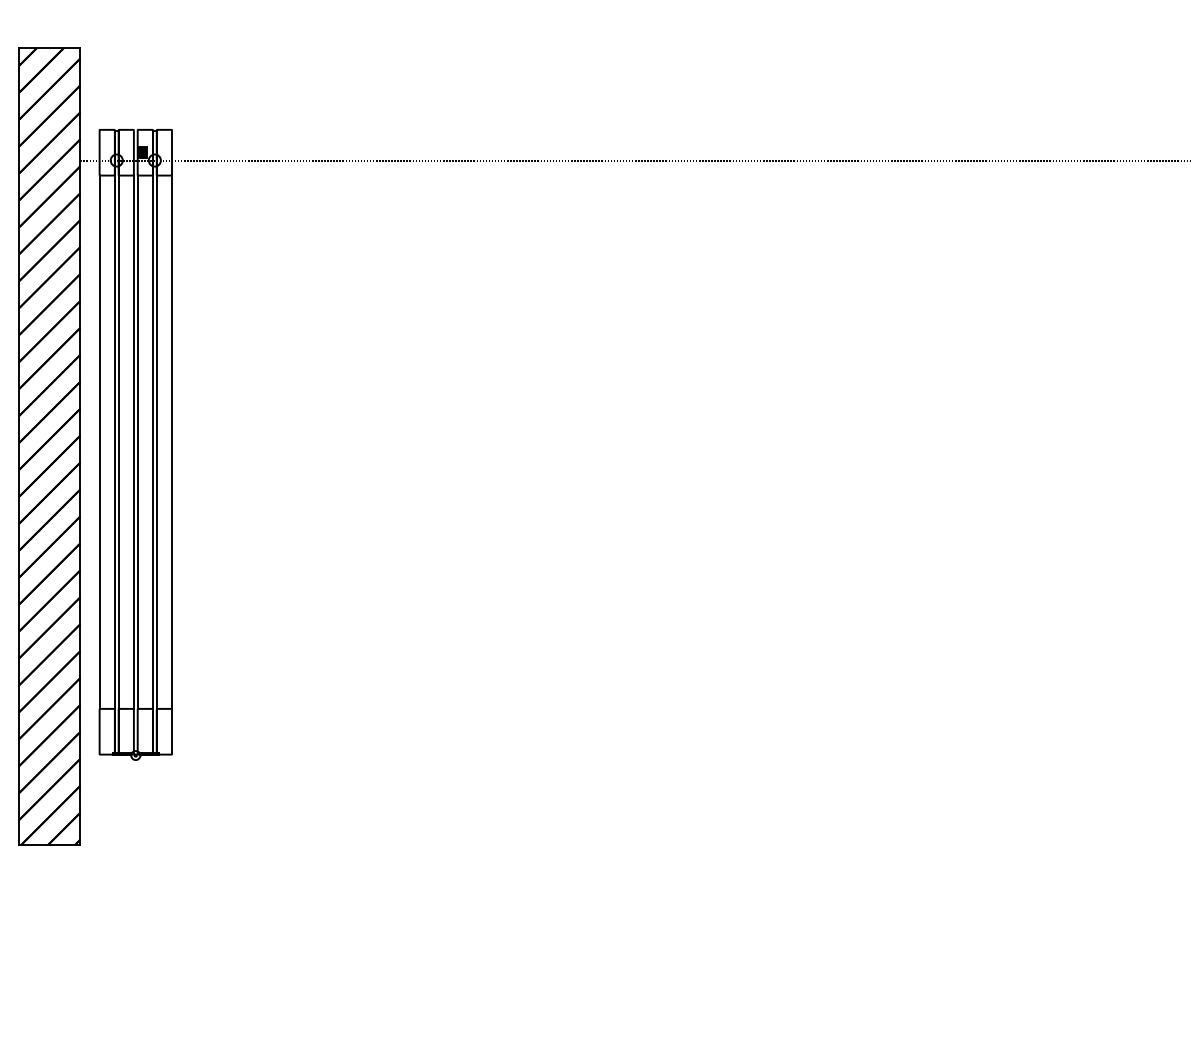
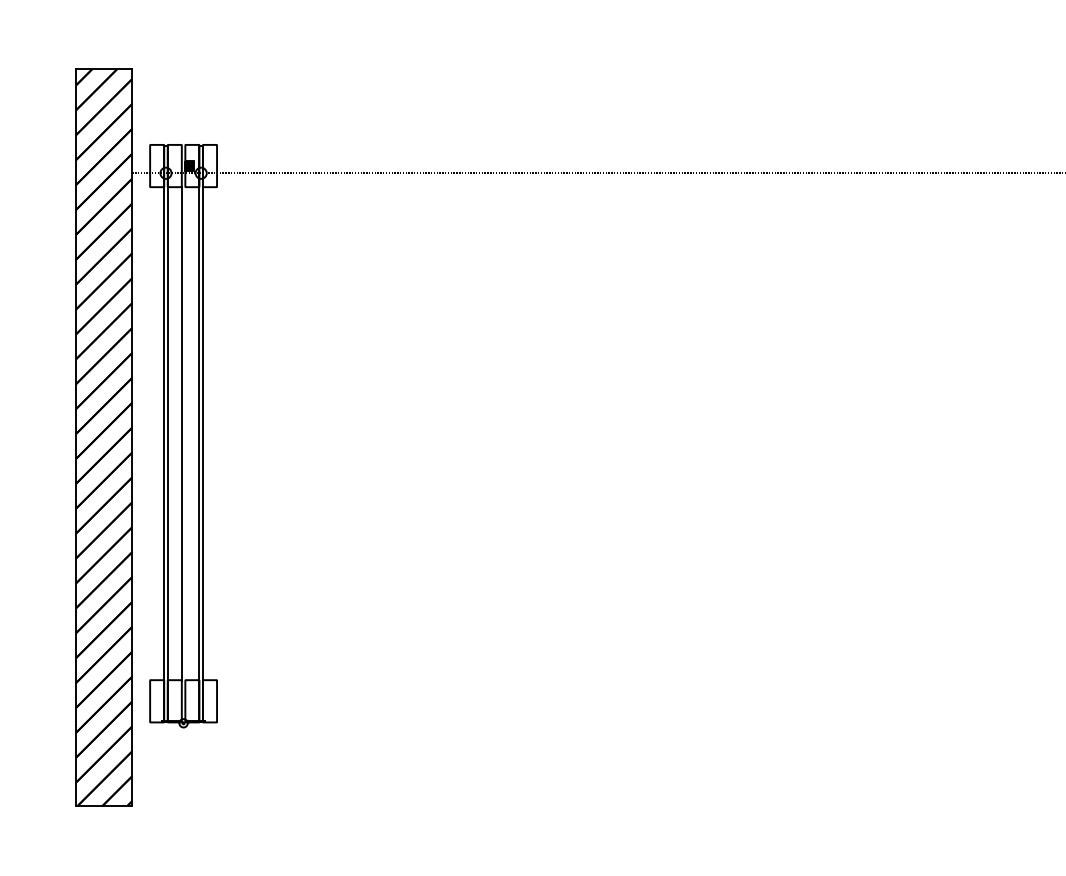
line: (99, 442) -> (150, 433), removed
line: (137, 442) -> (185, 433), removed
line: (172, 442) -> (217, 433), removed

